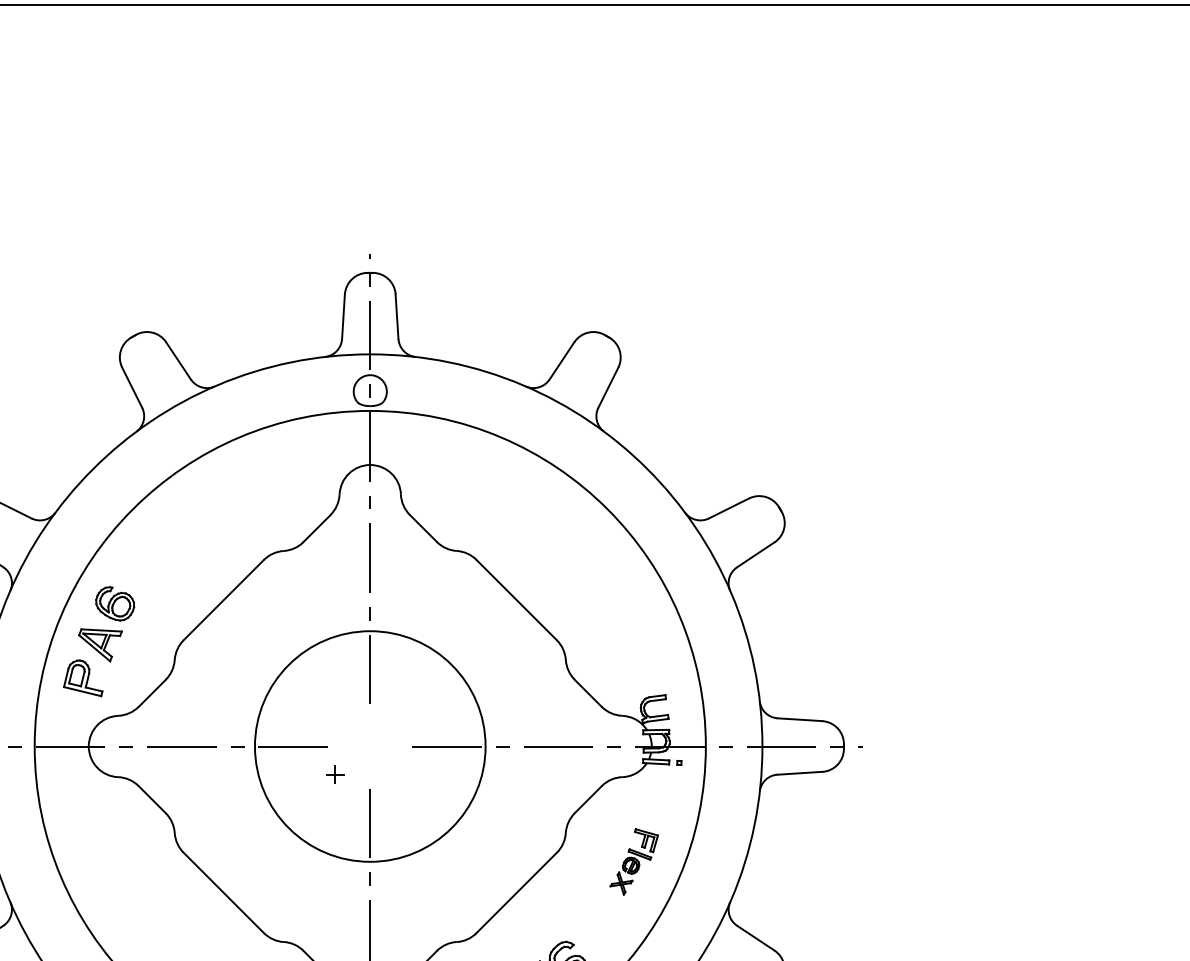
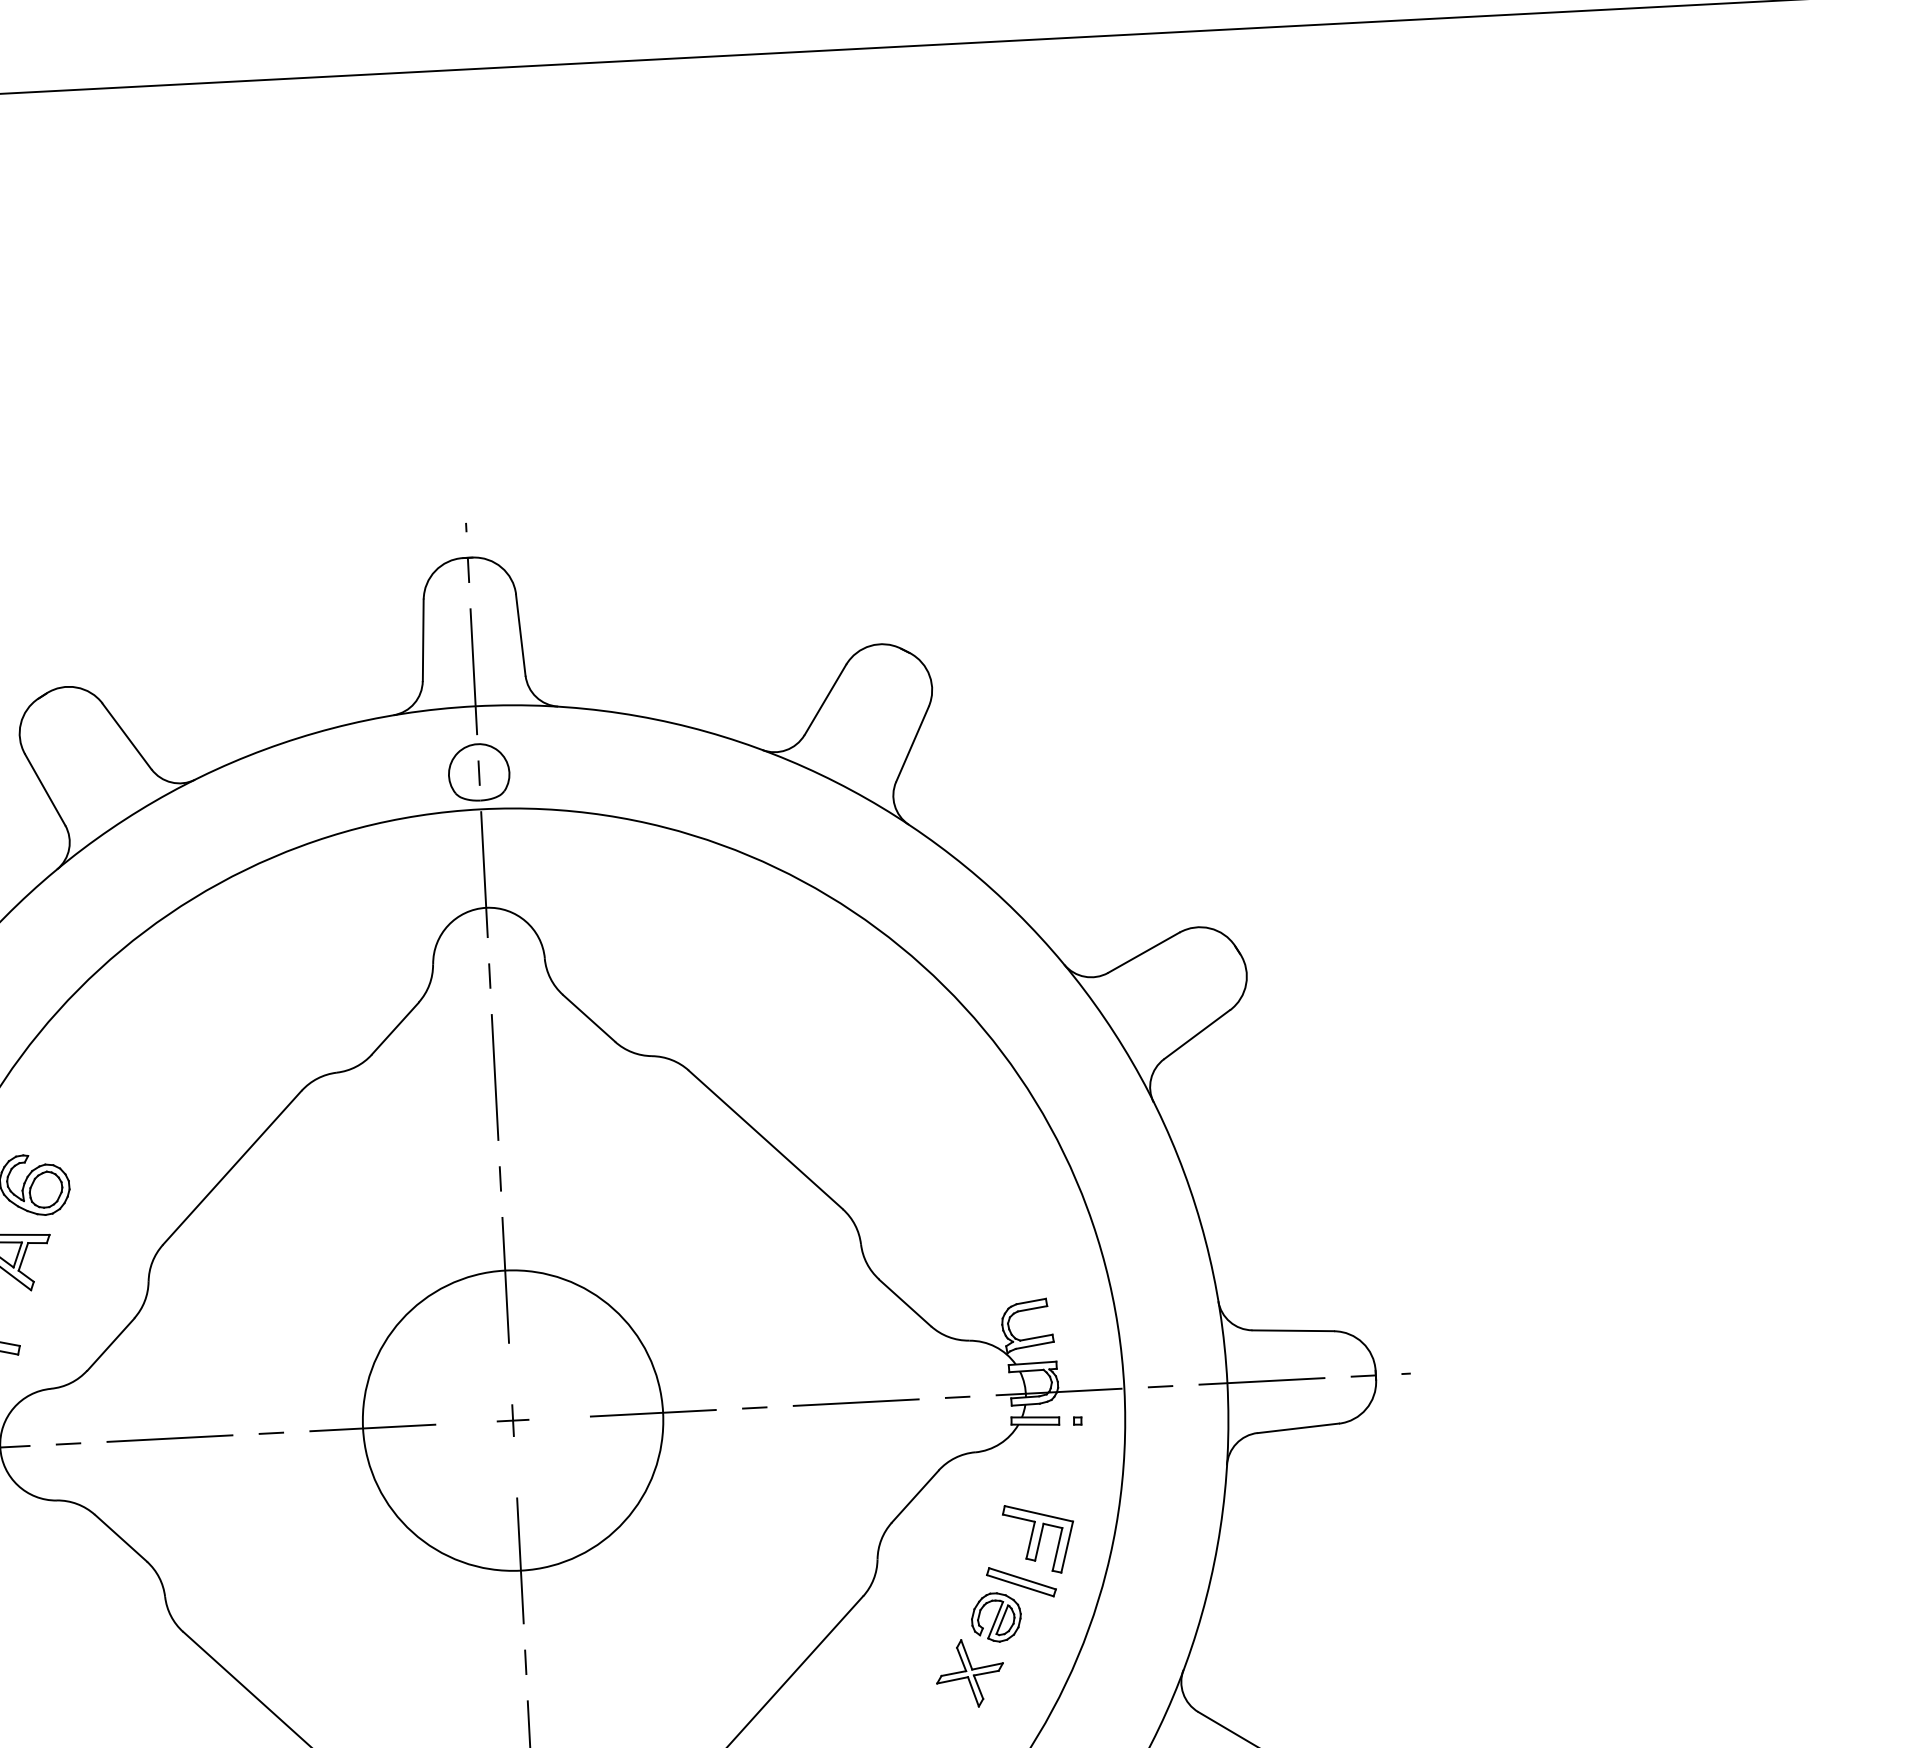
circle: (369, 746) -> (511, 1420), size x0.71
part: (335, 774) -> (513, 1420), moved
part: (633, 861) -> (1003, 1604), size x1.67

